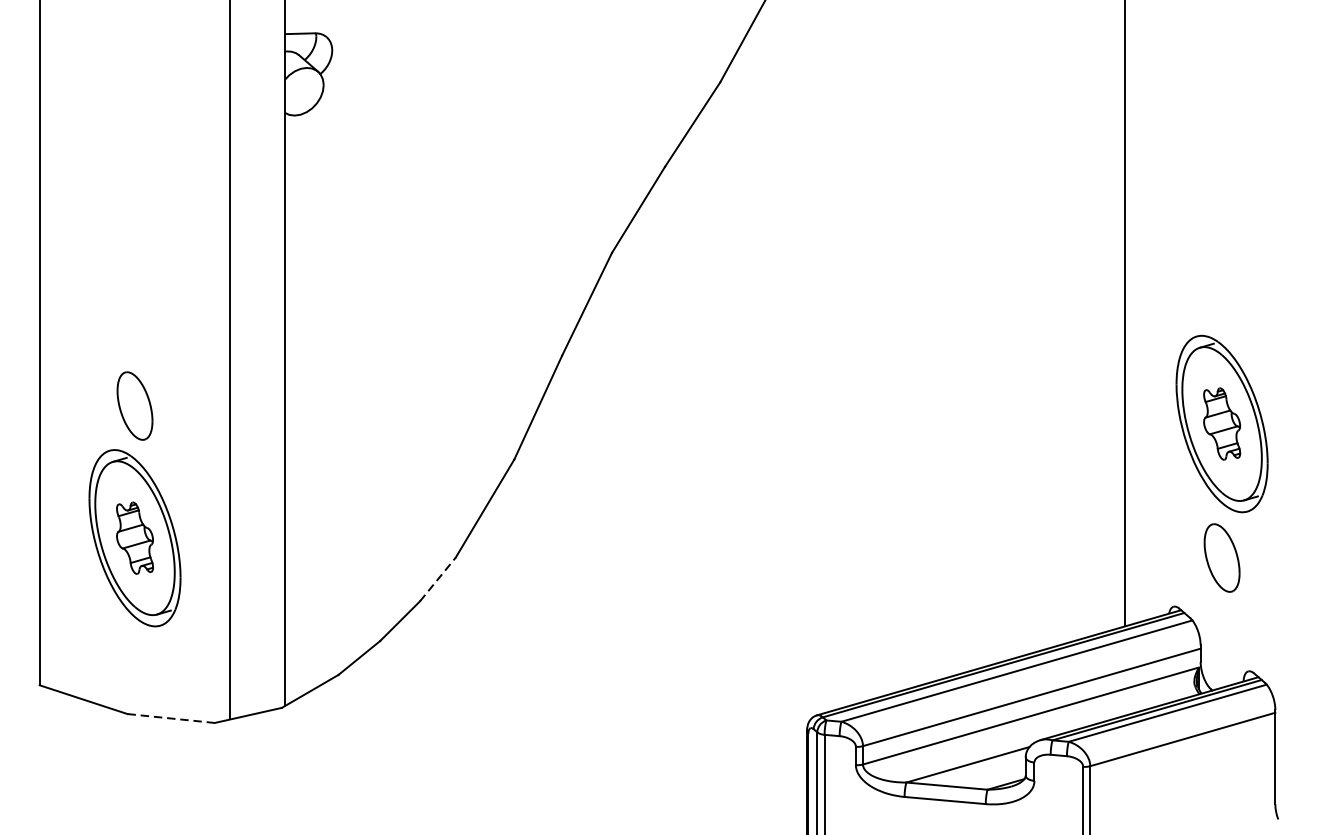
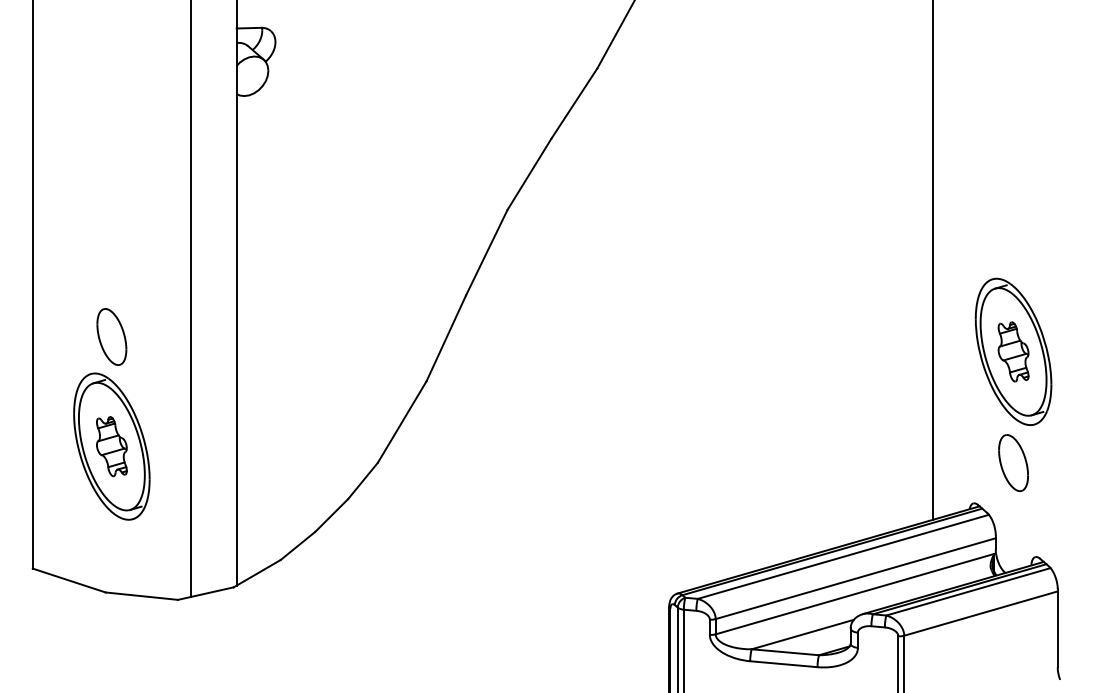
line: (438, 579) -> (363, 480), dashed -> solid
line: (171, 718) -> (142, 596), dashed -> solid

